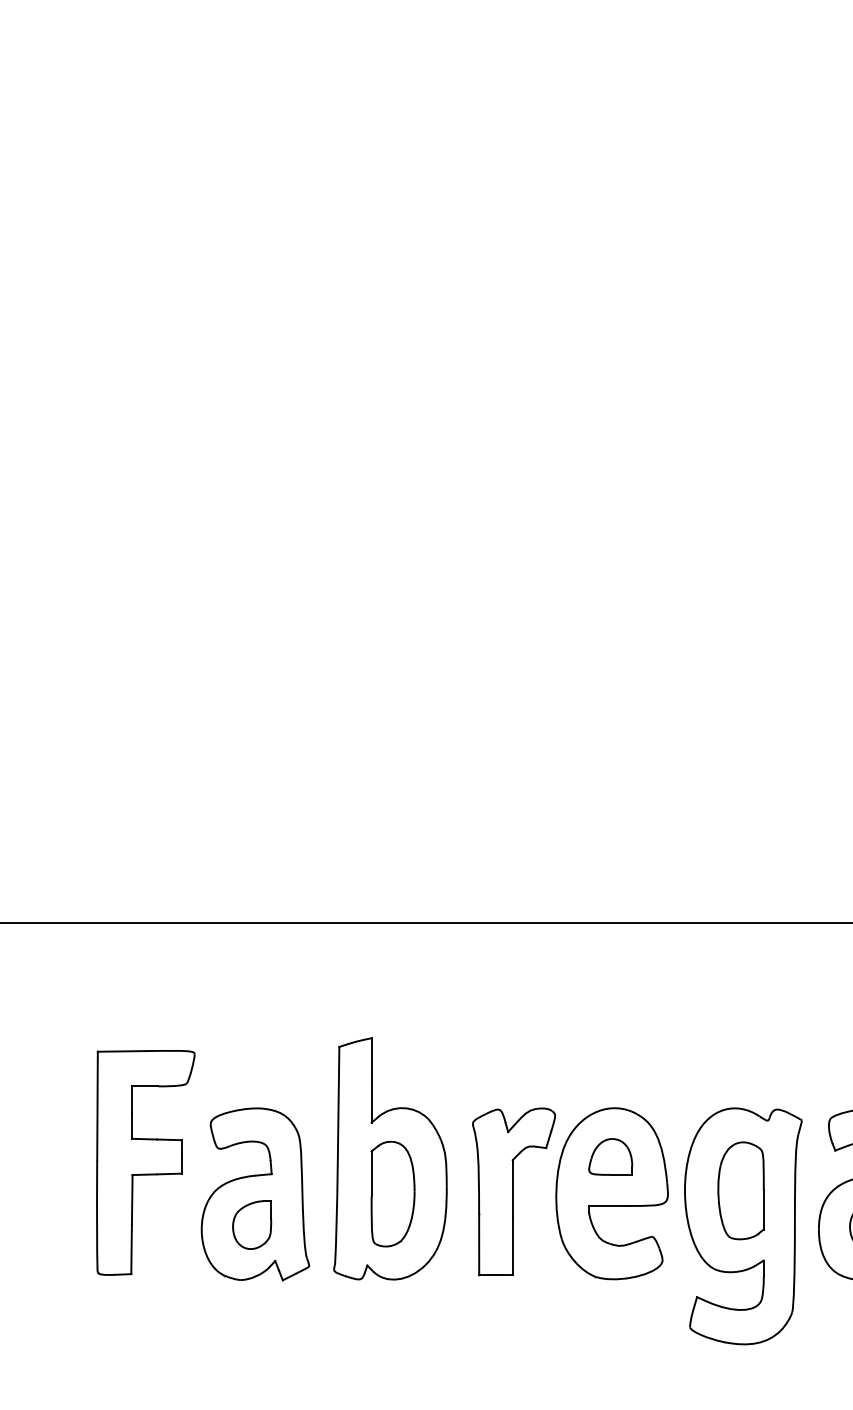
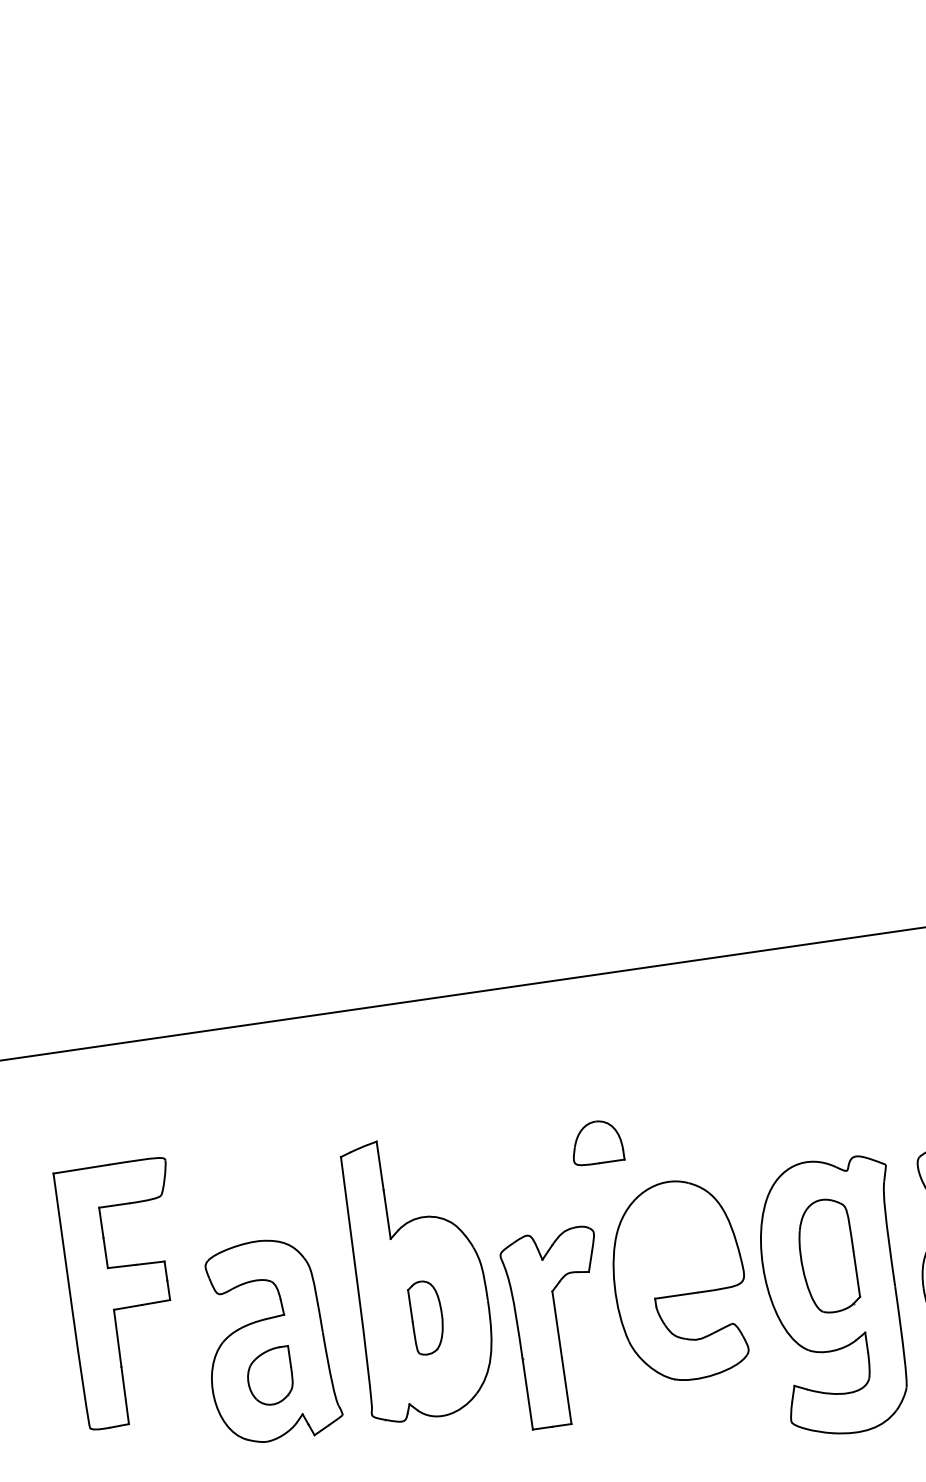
part: (610, 1156) -> (596, 1142), moved
part: (145, 1162) -> (126, 1293), moved
part: (513, 1191) -> (558, 1327), moved
part: (392, 1193) -> (426, 1317), size x0.6

